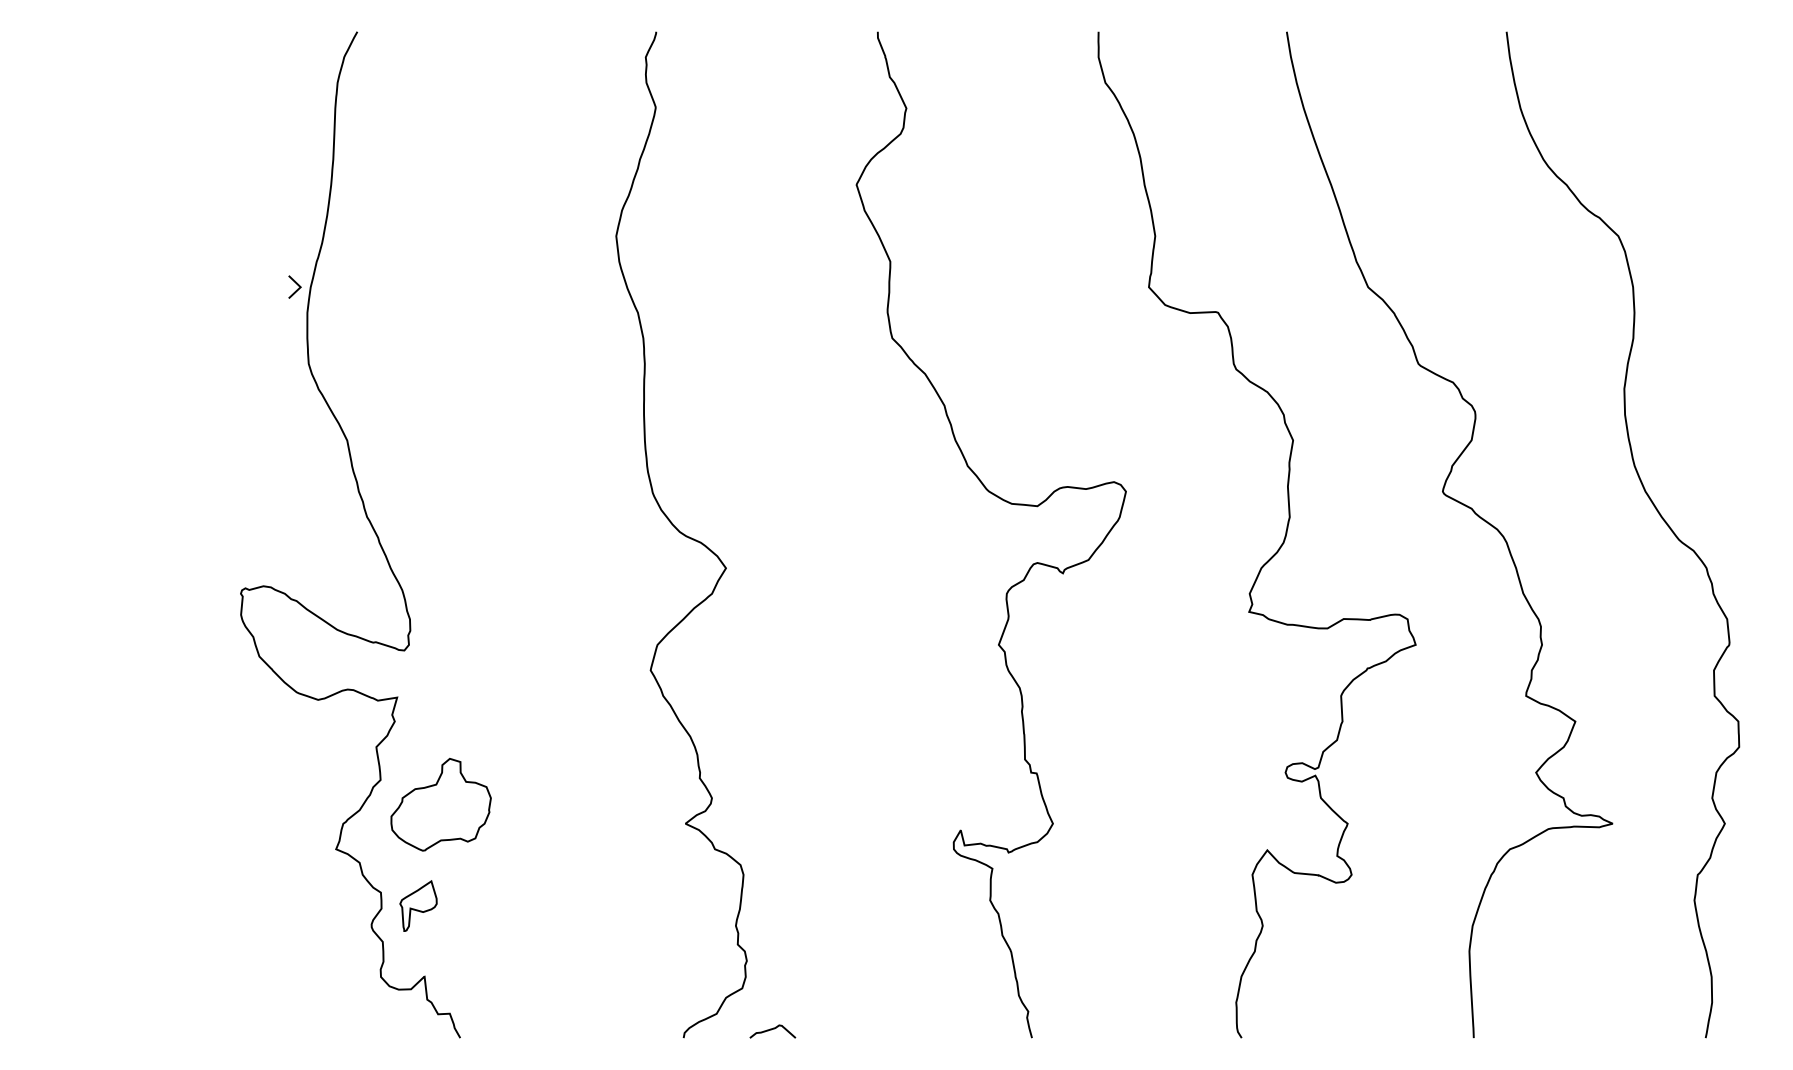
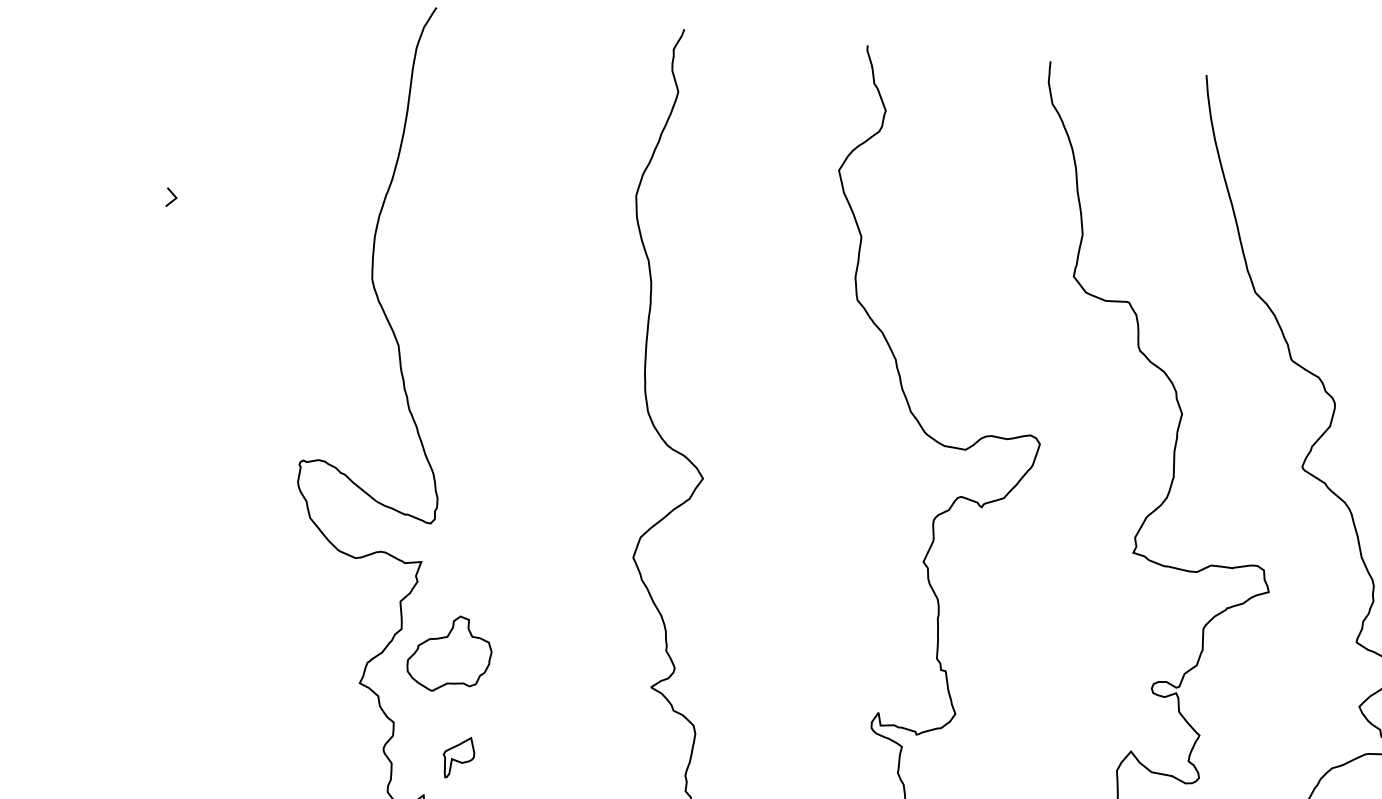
line: (296, 284) -> (173, 195), moved
part: (418, 905) -> (458, 757), moved

